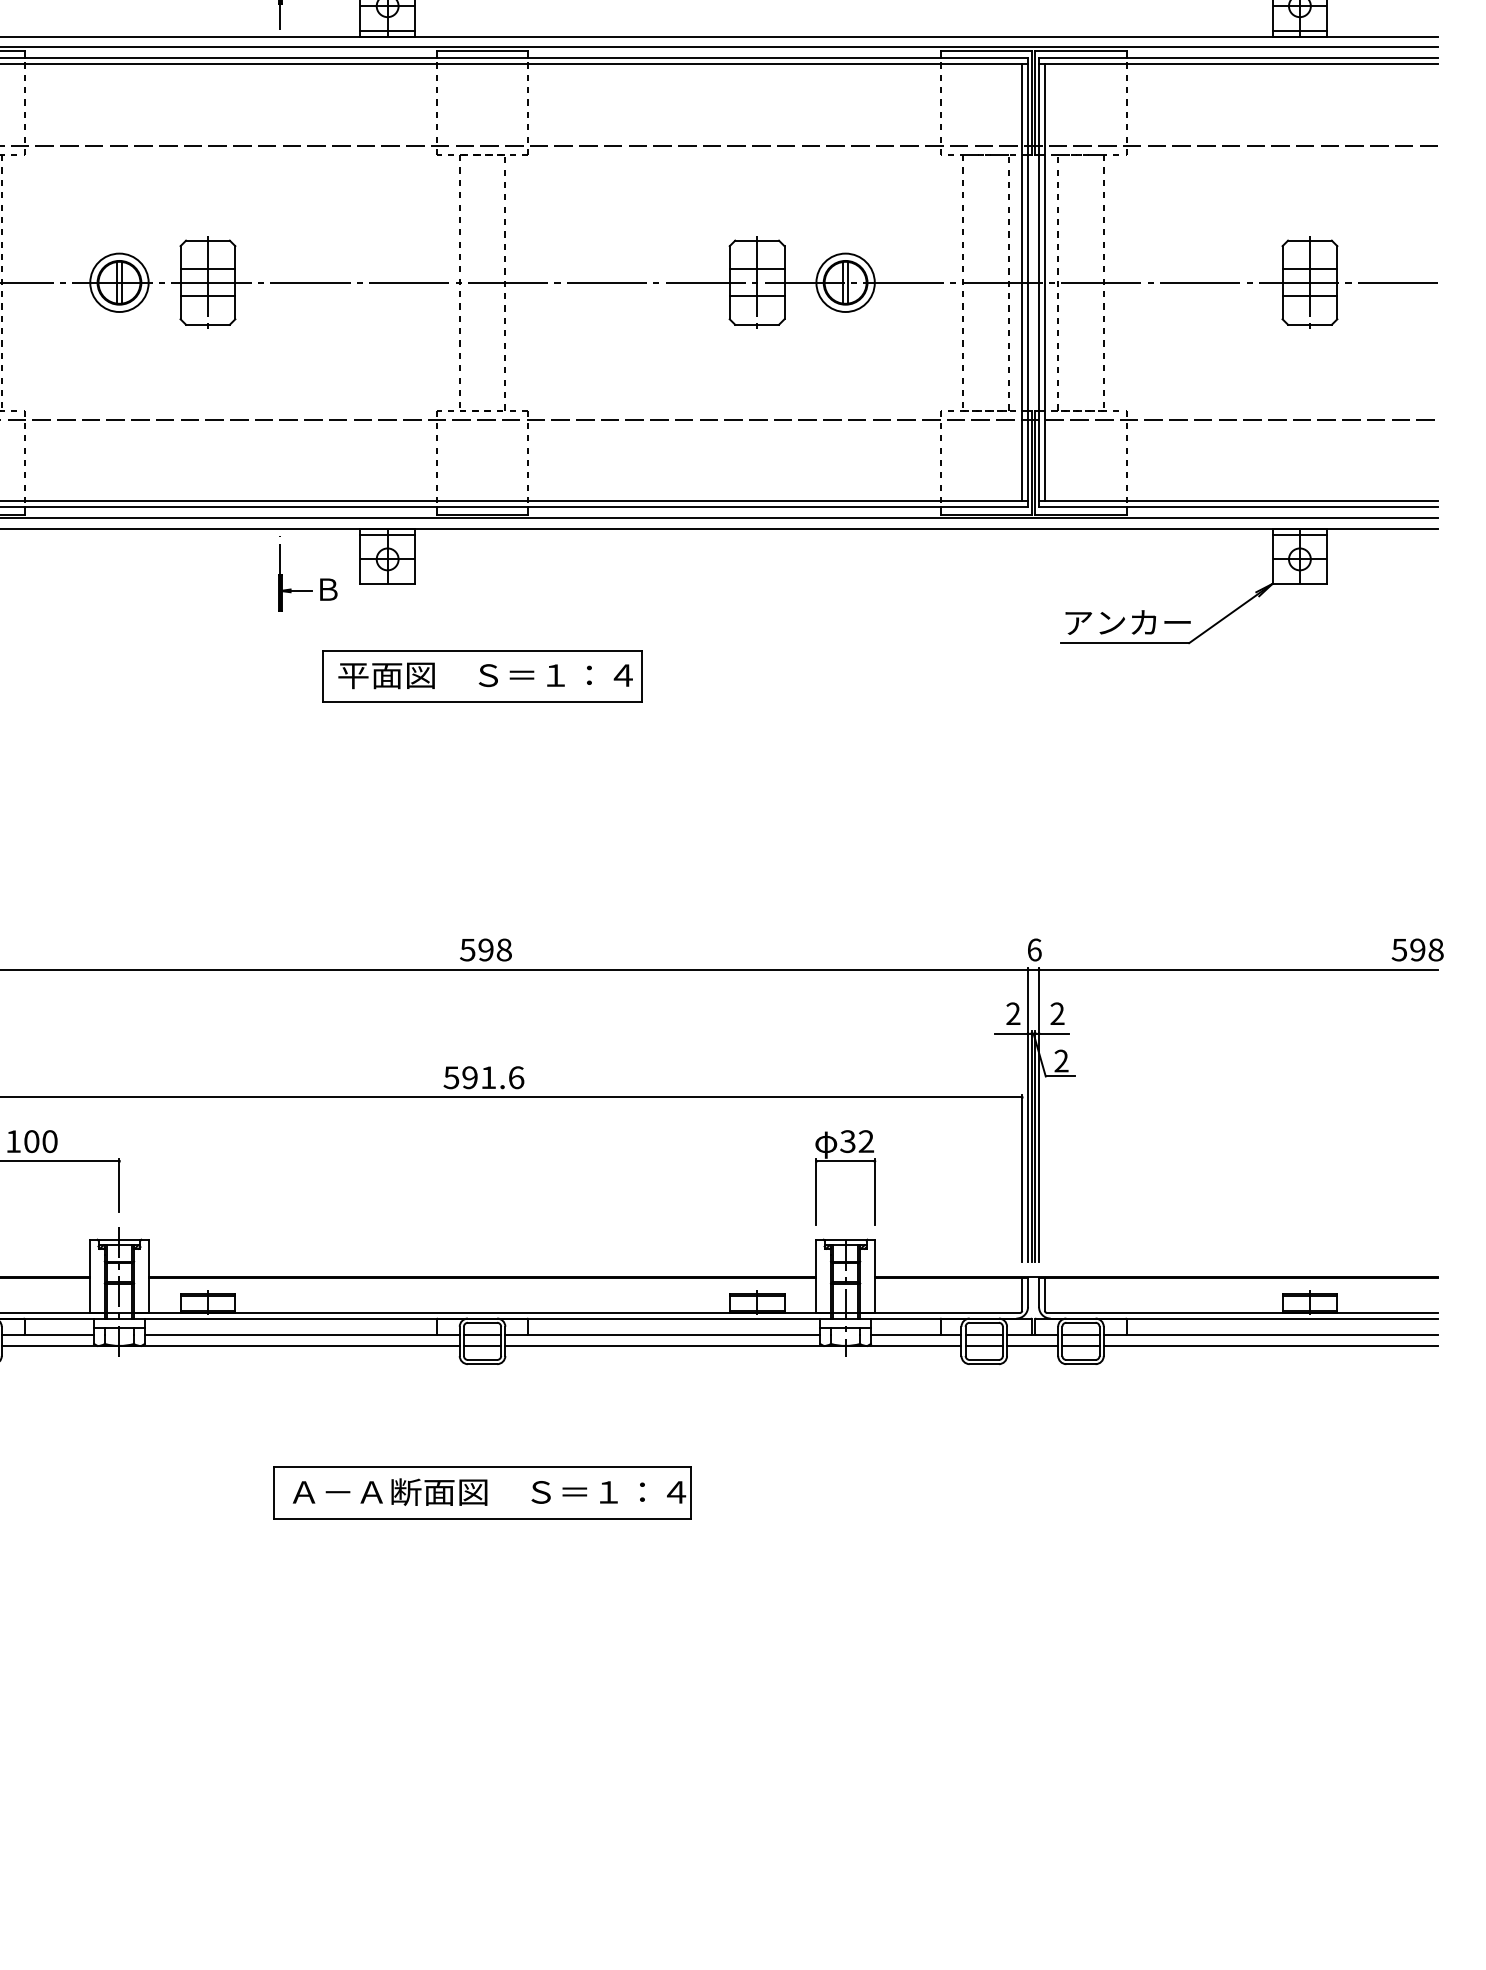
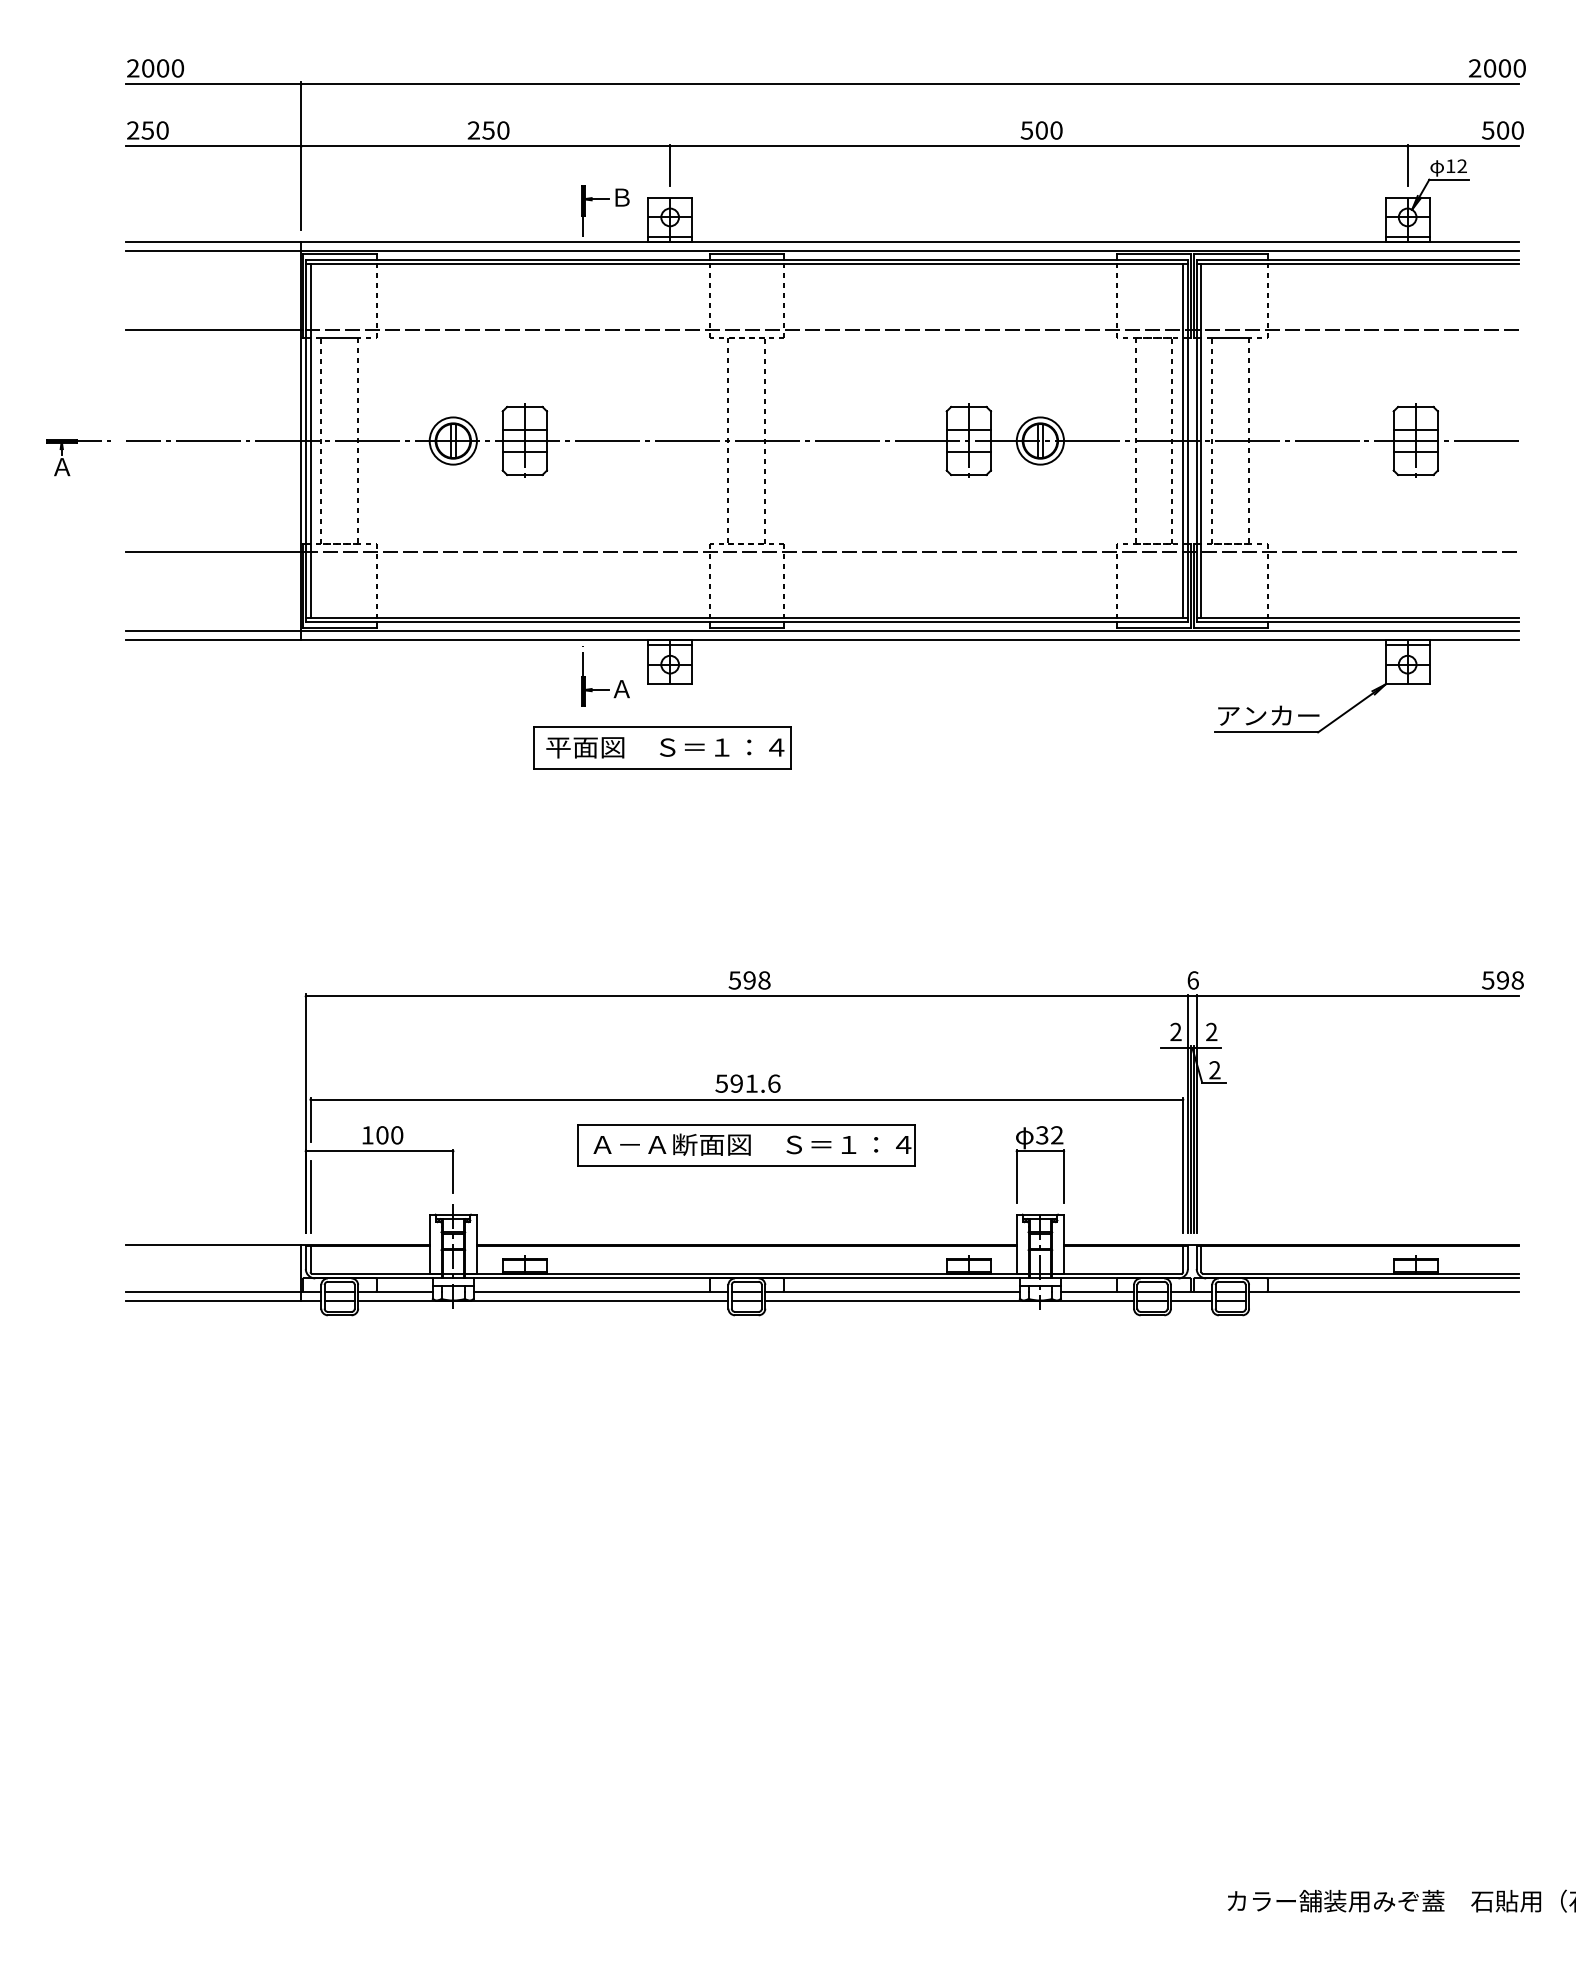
text: (327, 590) -> (621, 689), Ｂ -> Ａ
part: (482, 675) -> (662, 747), moved
line: (1271, 1345) -> (1384, 1300), removed
part: (482, 1493) -> (746, 1145), moved

